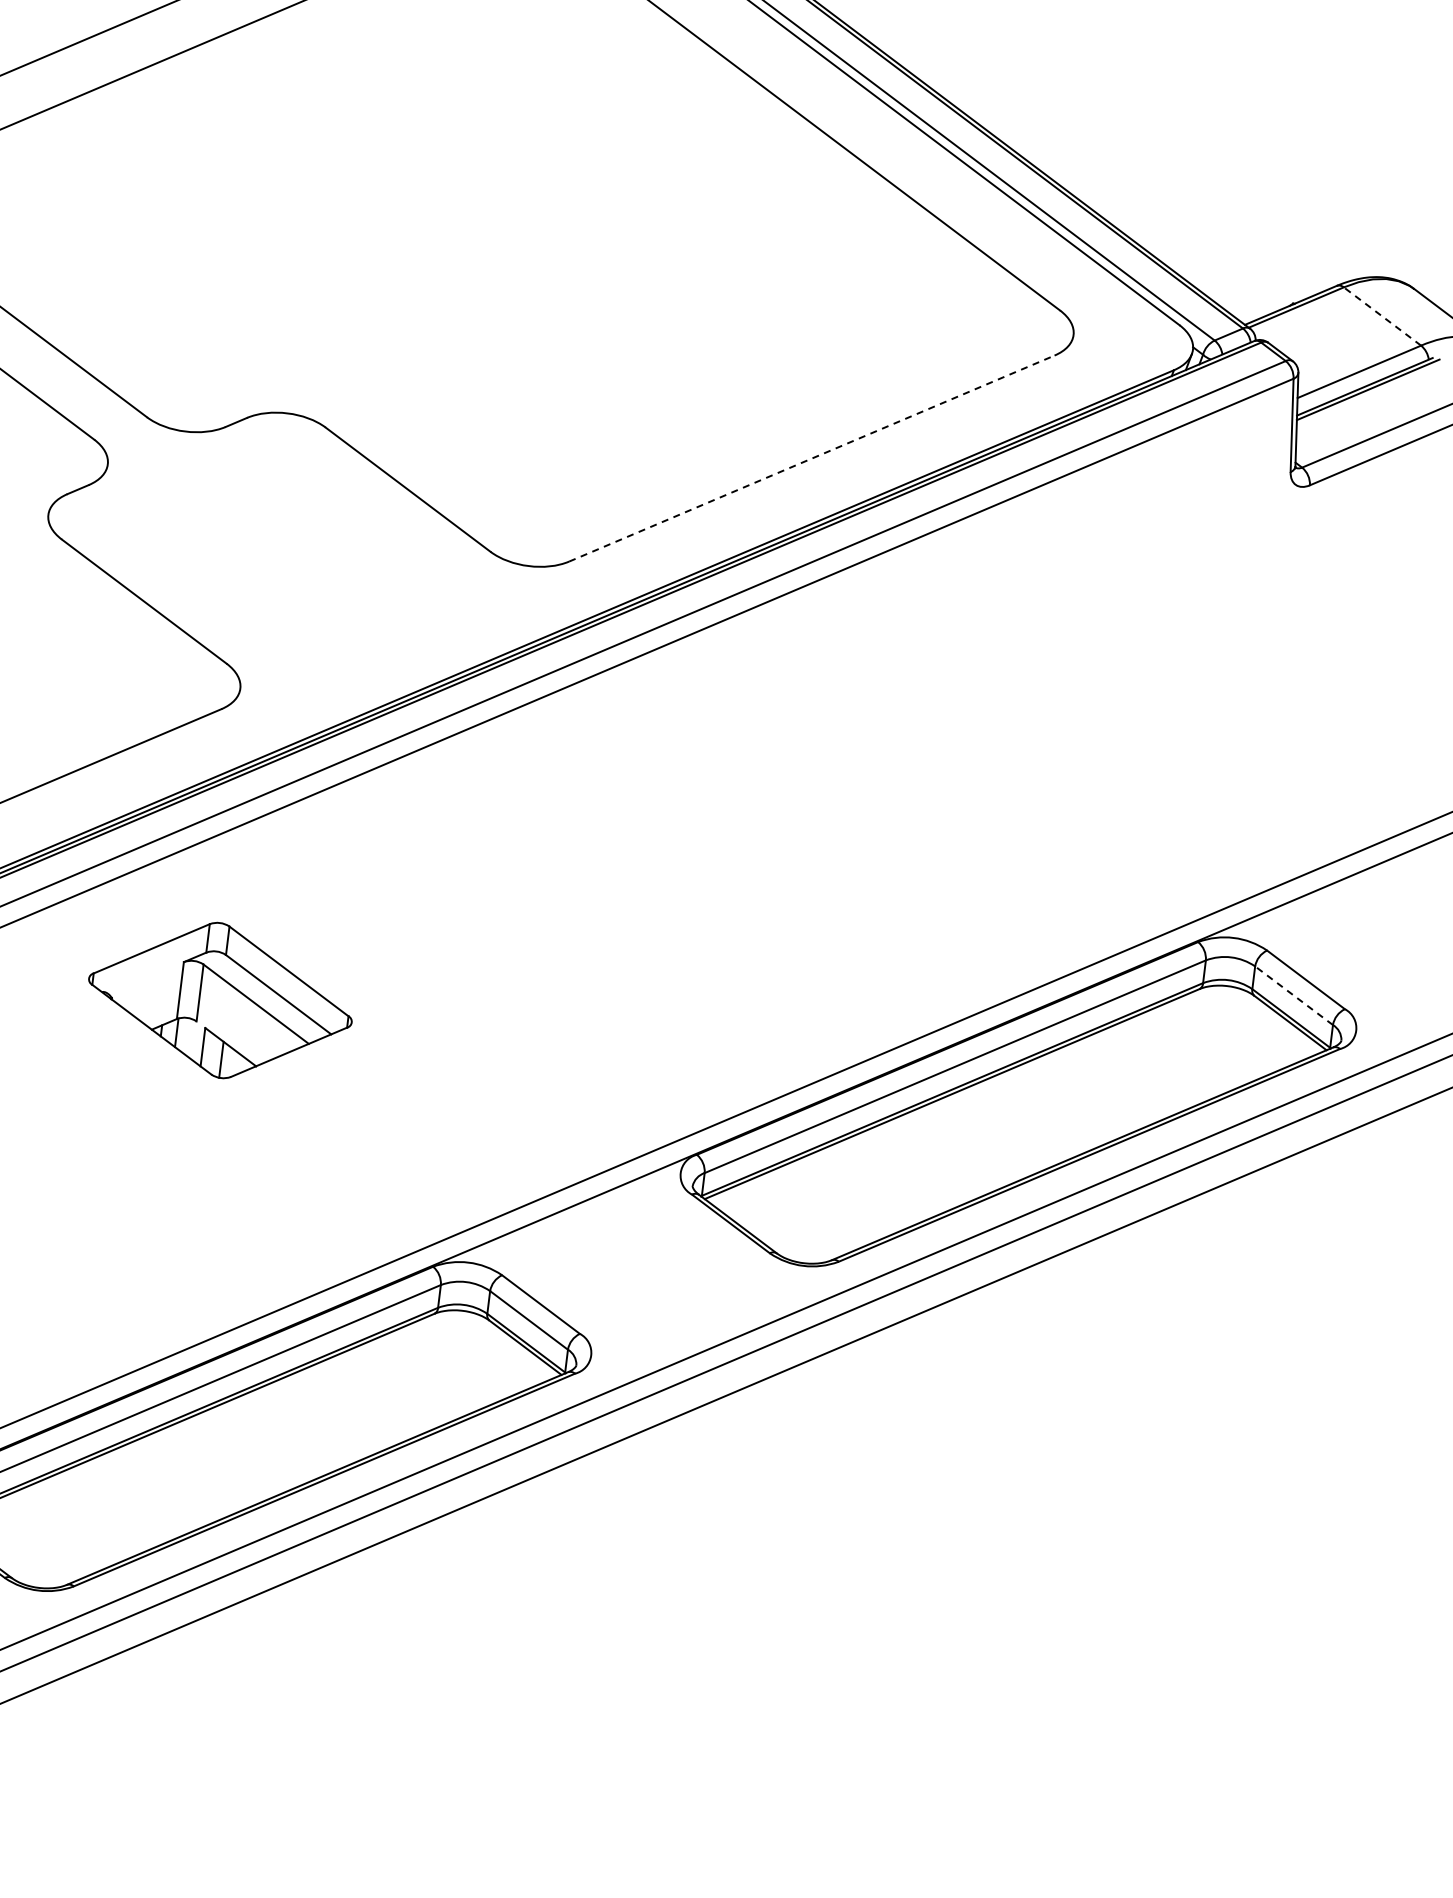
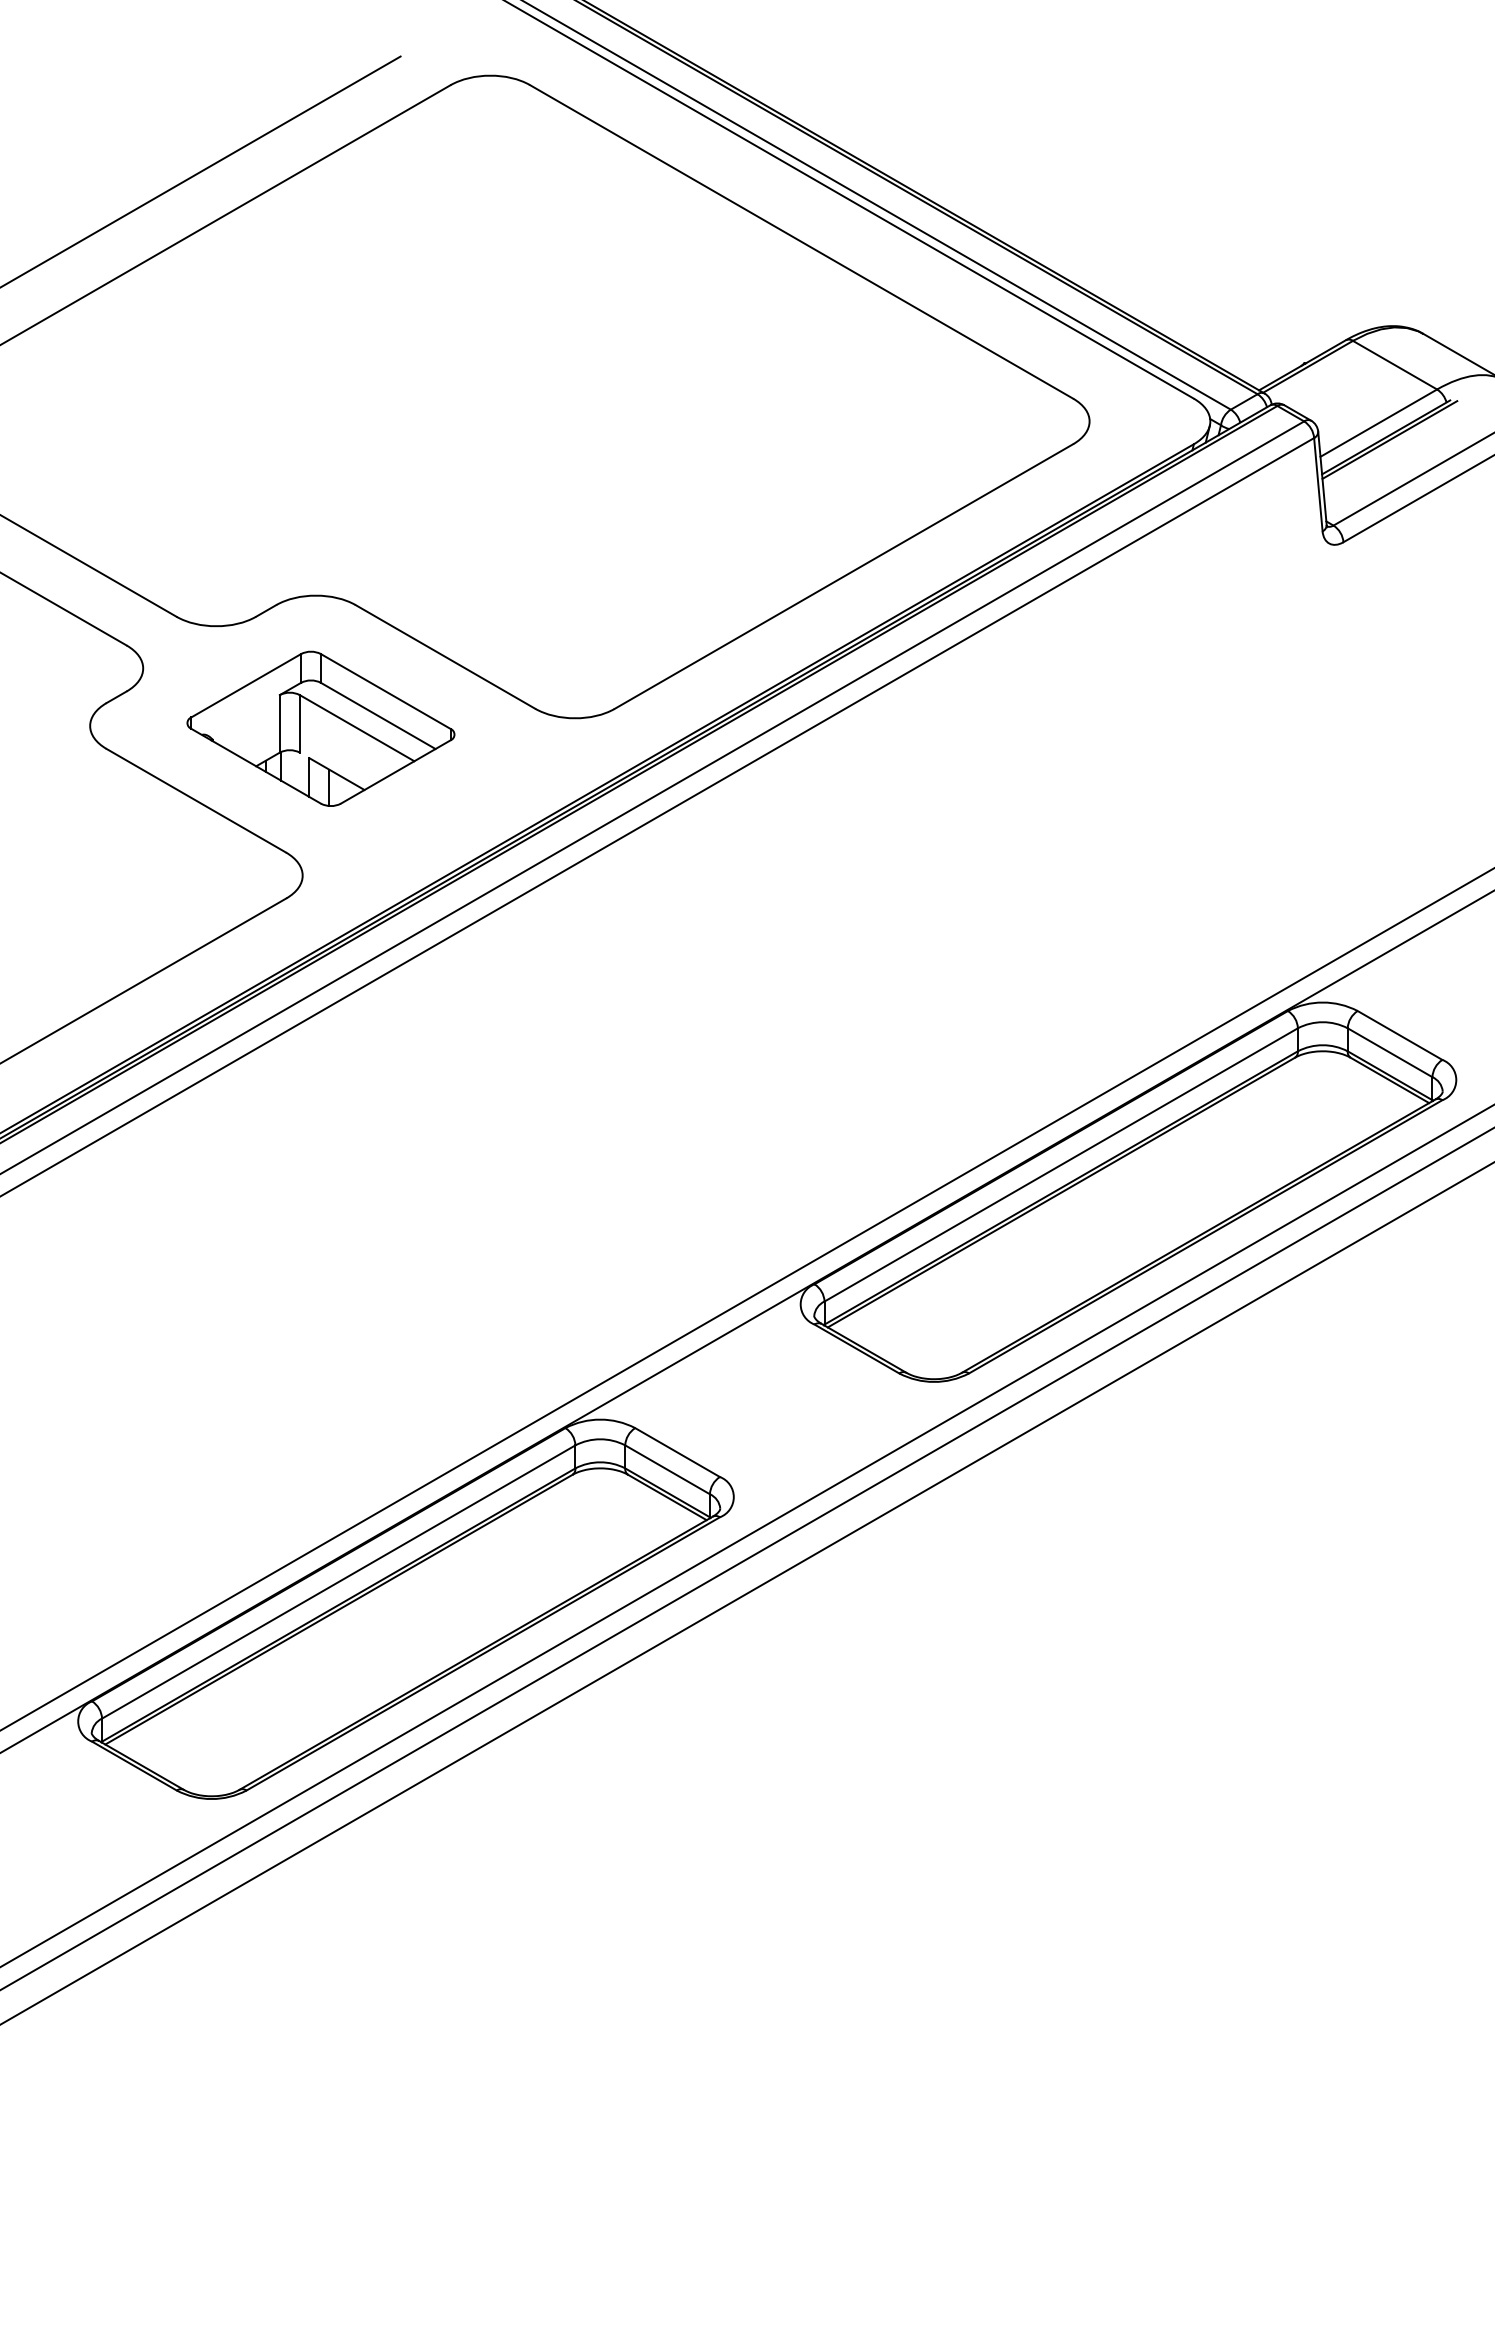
line: (1382, 316) -> (1395, 365), dashed -> solid
line: (811, 458) -> (843, 576), dashed -> solid
line: (1294, 995) -> (1390, 1052), dashed -> solid
part: (220, 1000) -> (320, 728), moved

